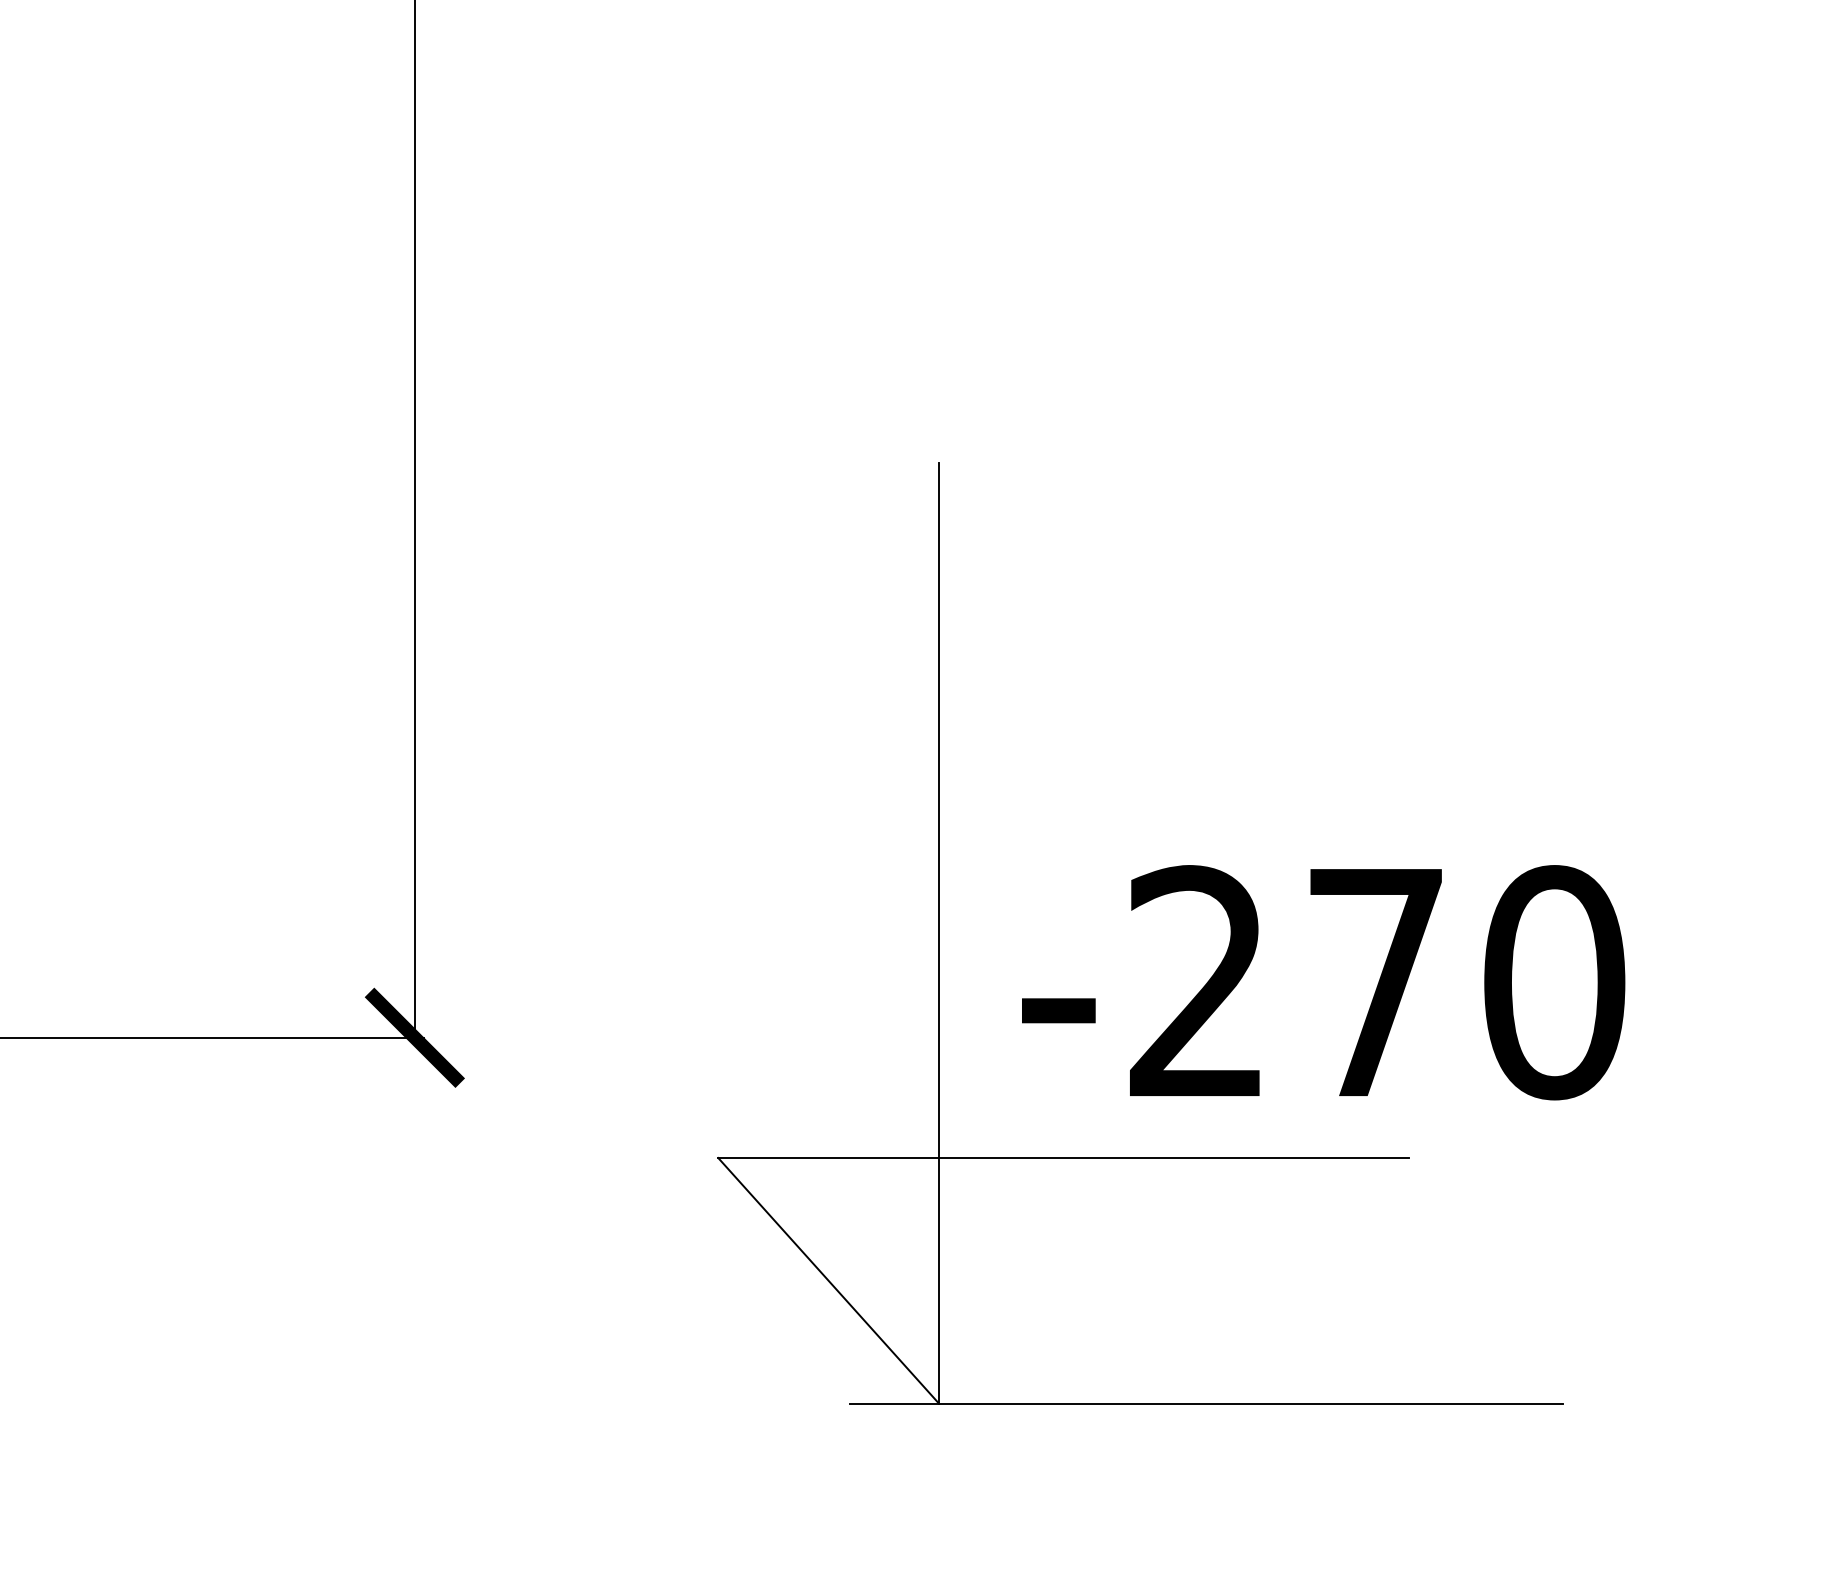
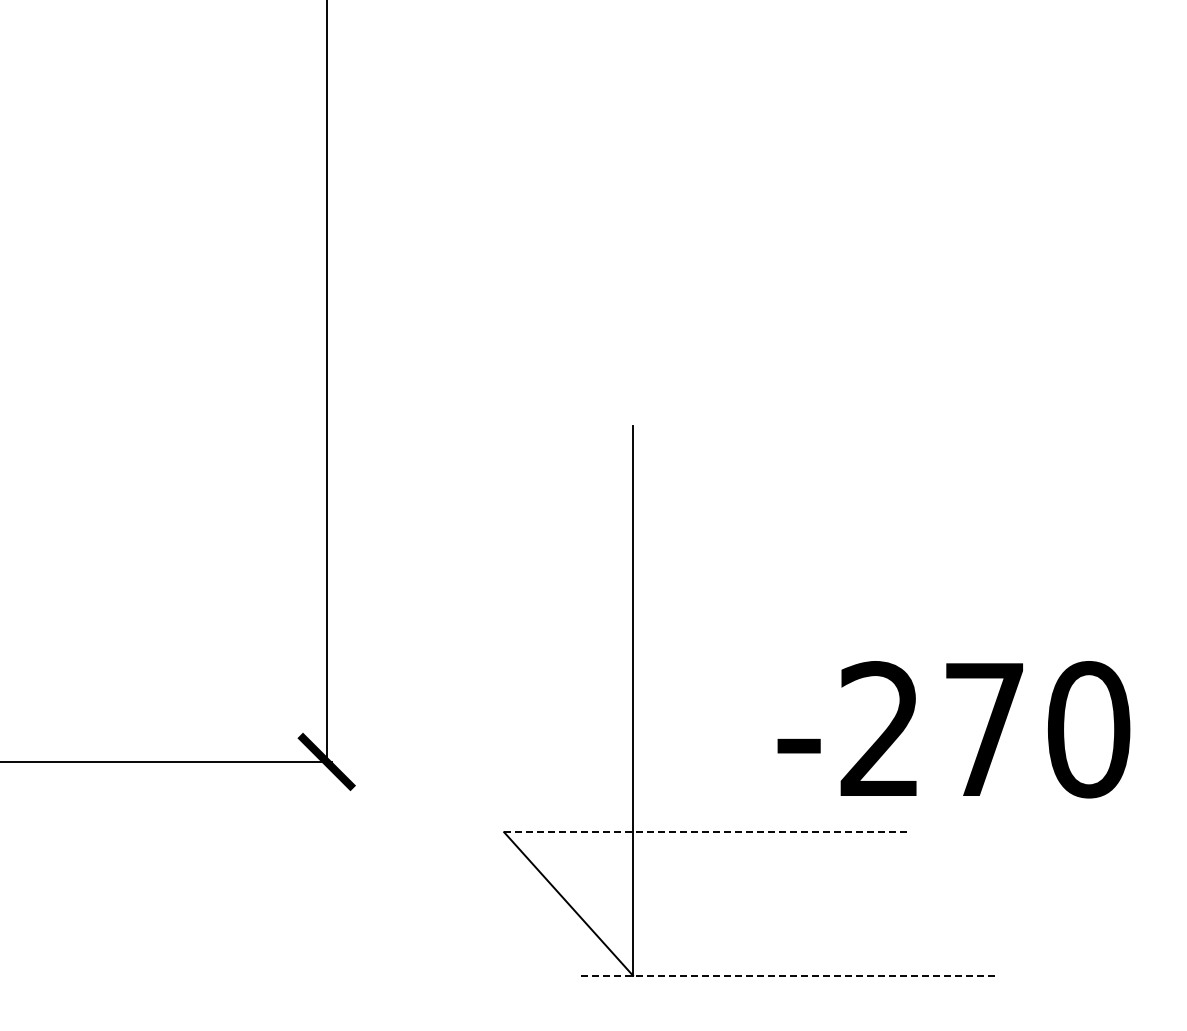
text: (1322, 982) -> (953, 729), moved
line: (1062, 1158) -> (705, 832), solid -> dashed
line: (1206, 1403) -> (789, 975), solid -> dashed

